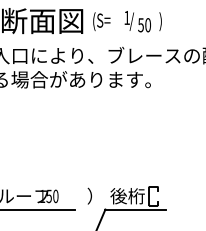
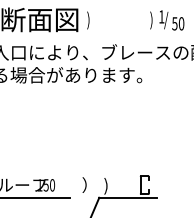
text: (101, 21) -> (95, 20), (S= -> )
text: (137, 21) -> (171, 20), moved
text: (127, 196) -> (120, 185), 後桁 -> )

